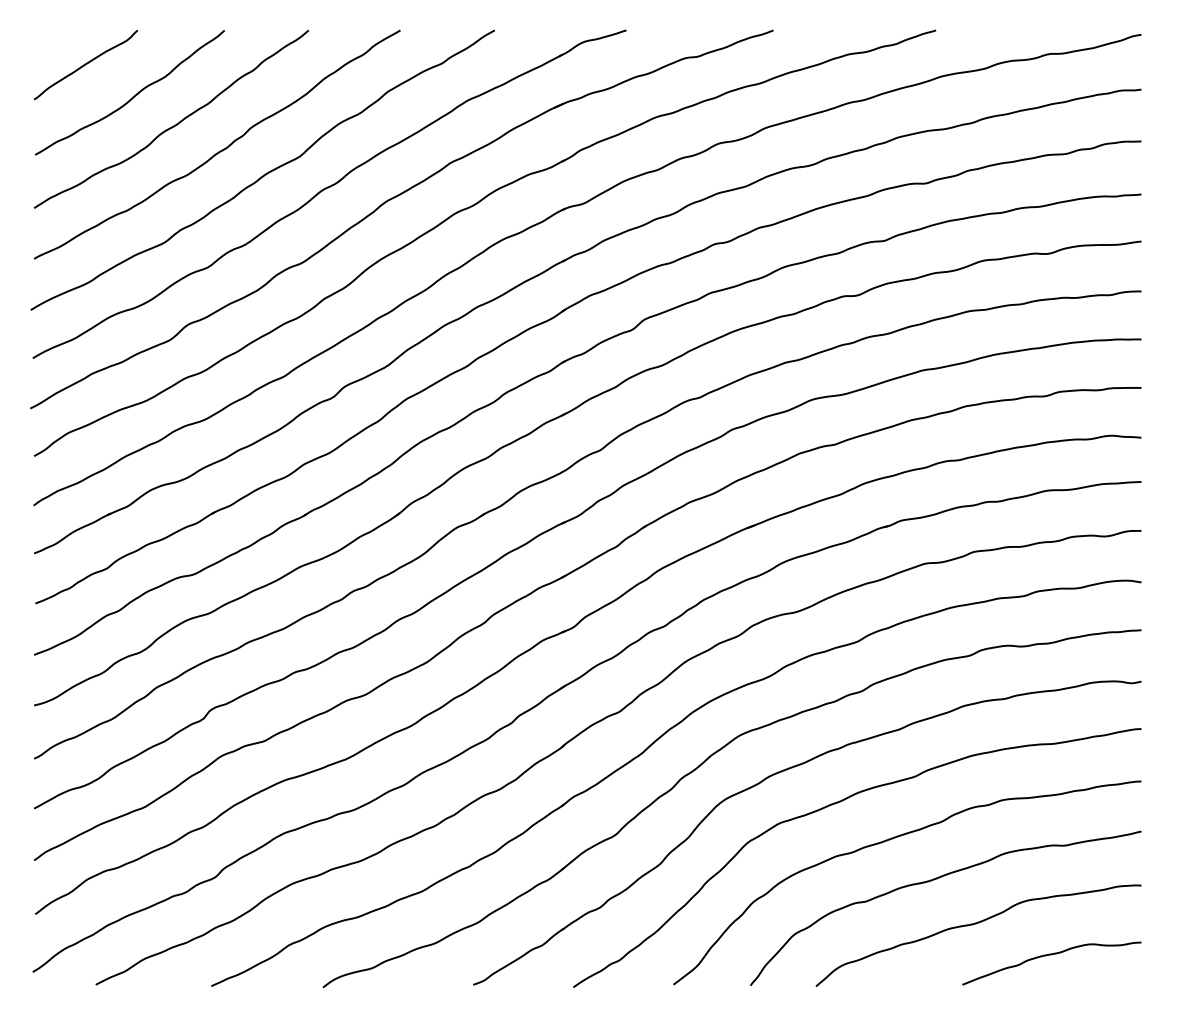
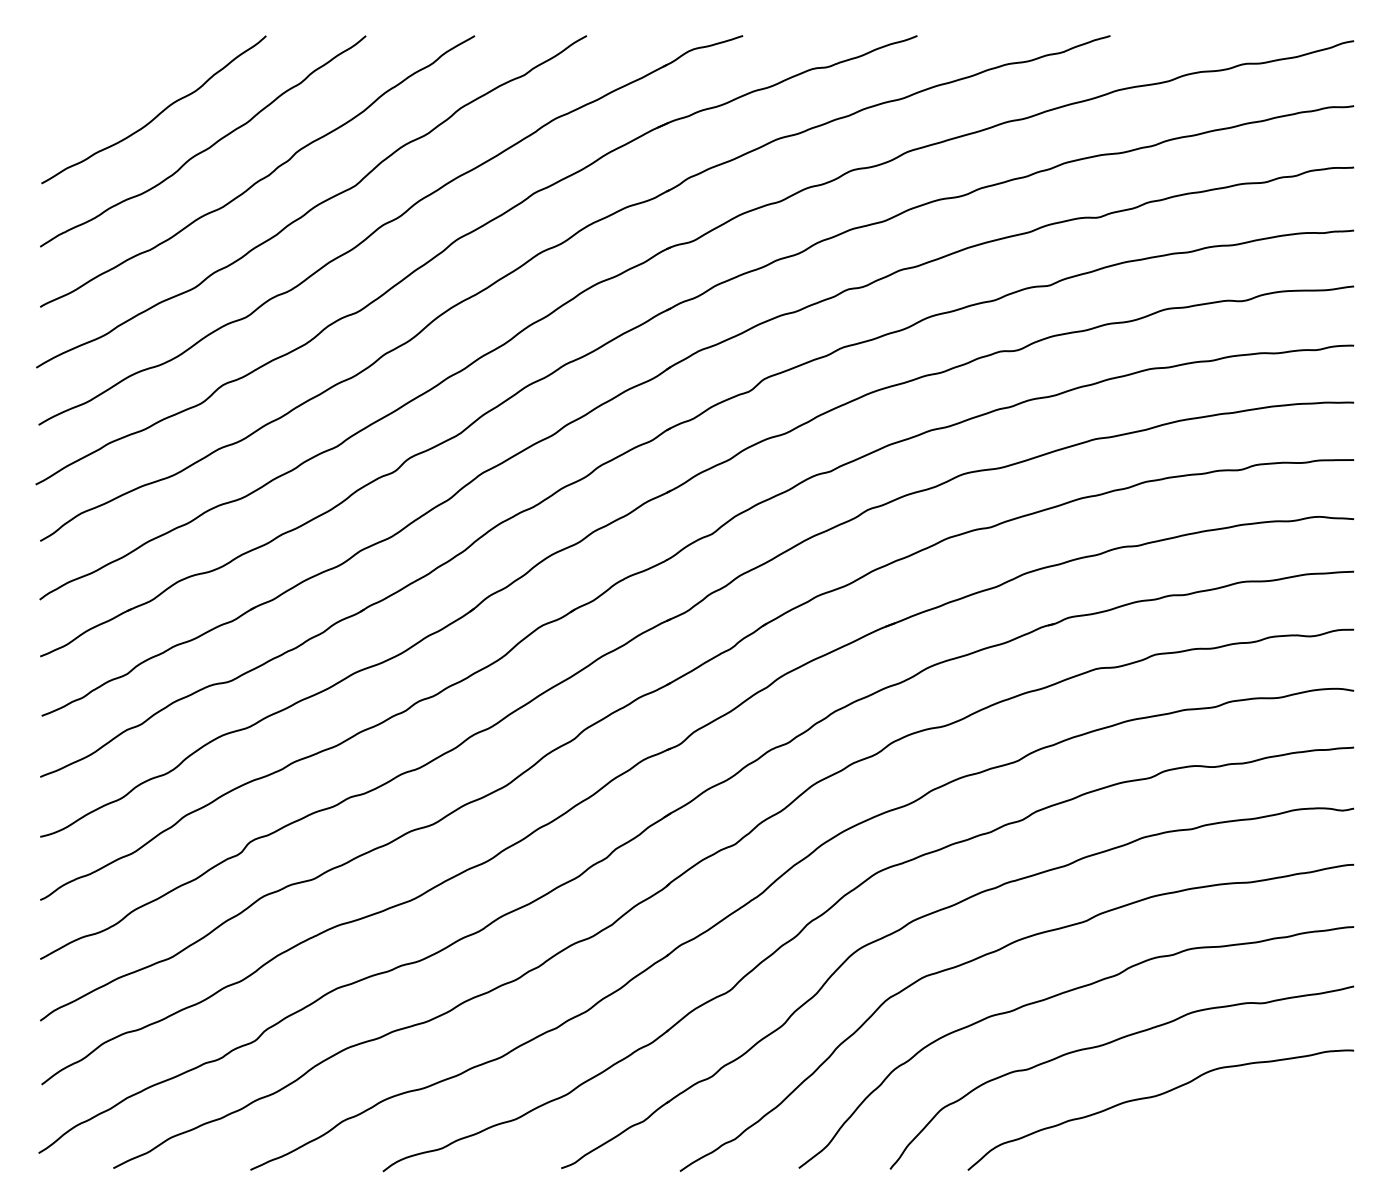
curve: (85, 64) -> (101, 76), removed
curve: (1050, 955) -> (1246, 1133), removed

